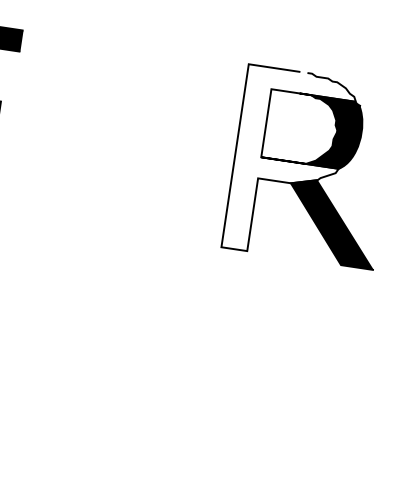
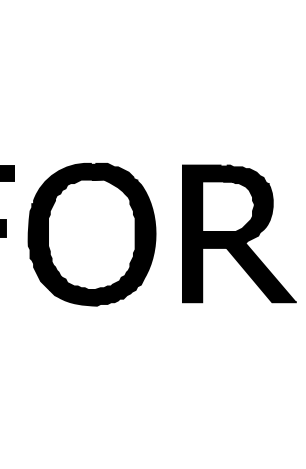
part: (112, 138) -> (91, 234), added
fill: (289, 163) -> (223, 233), added

